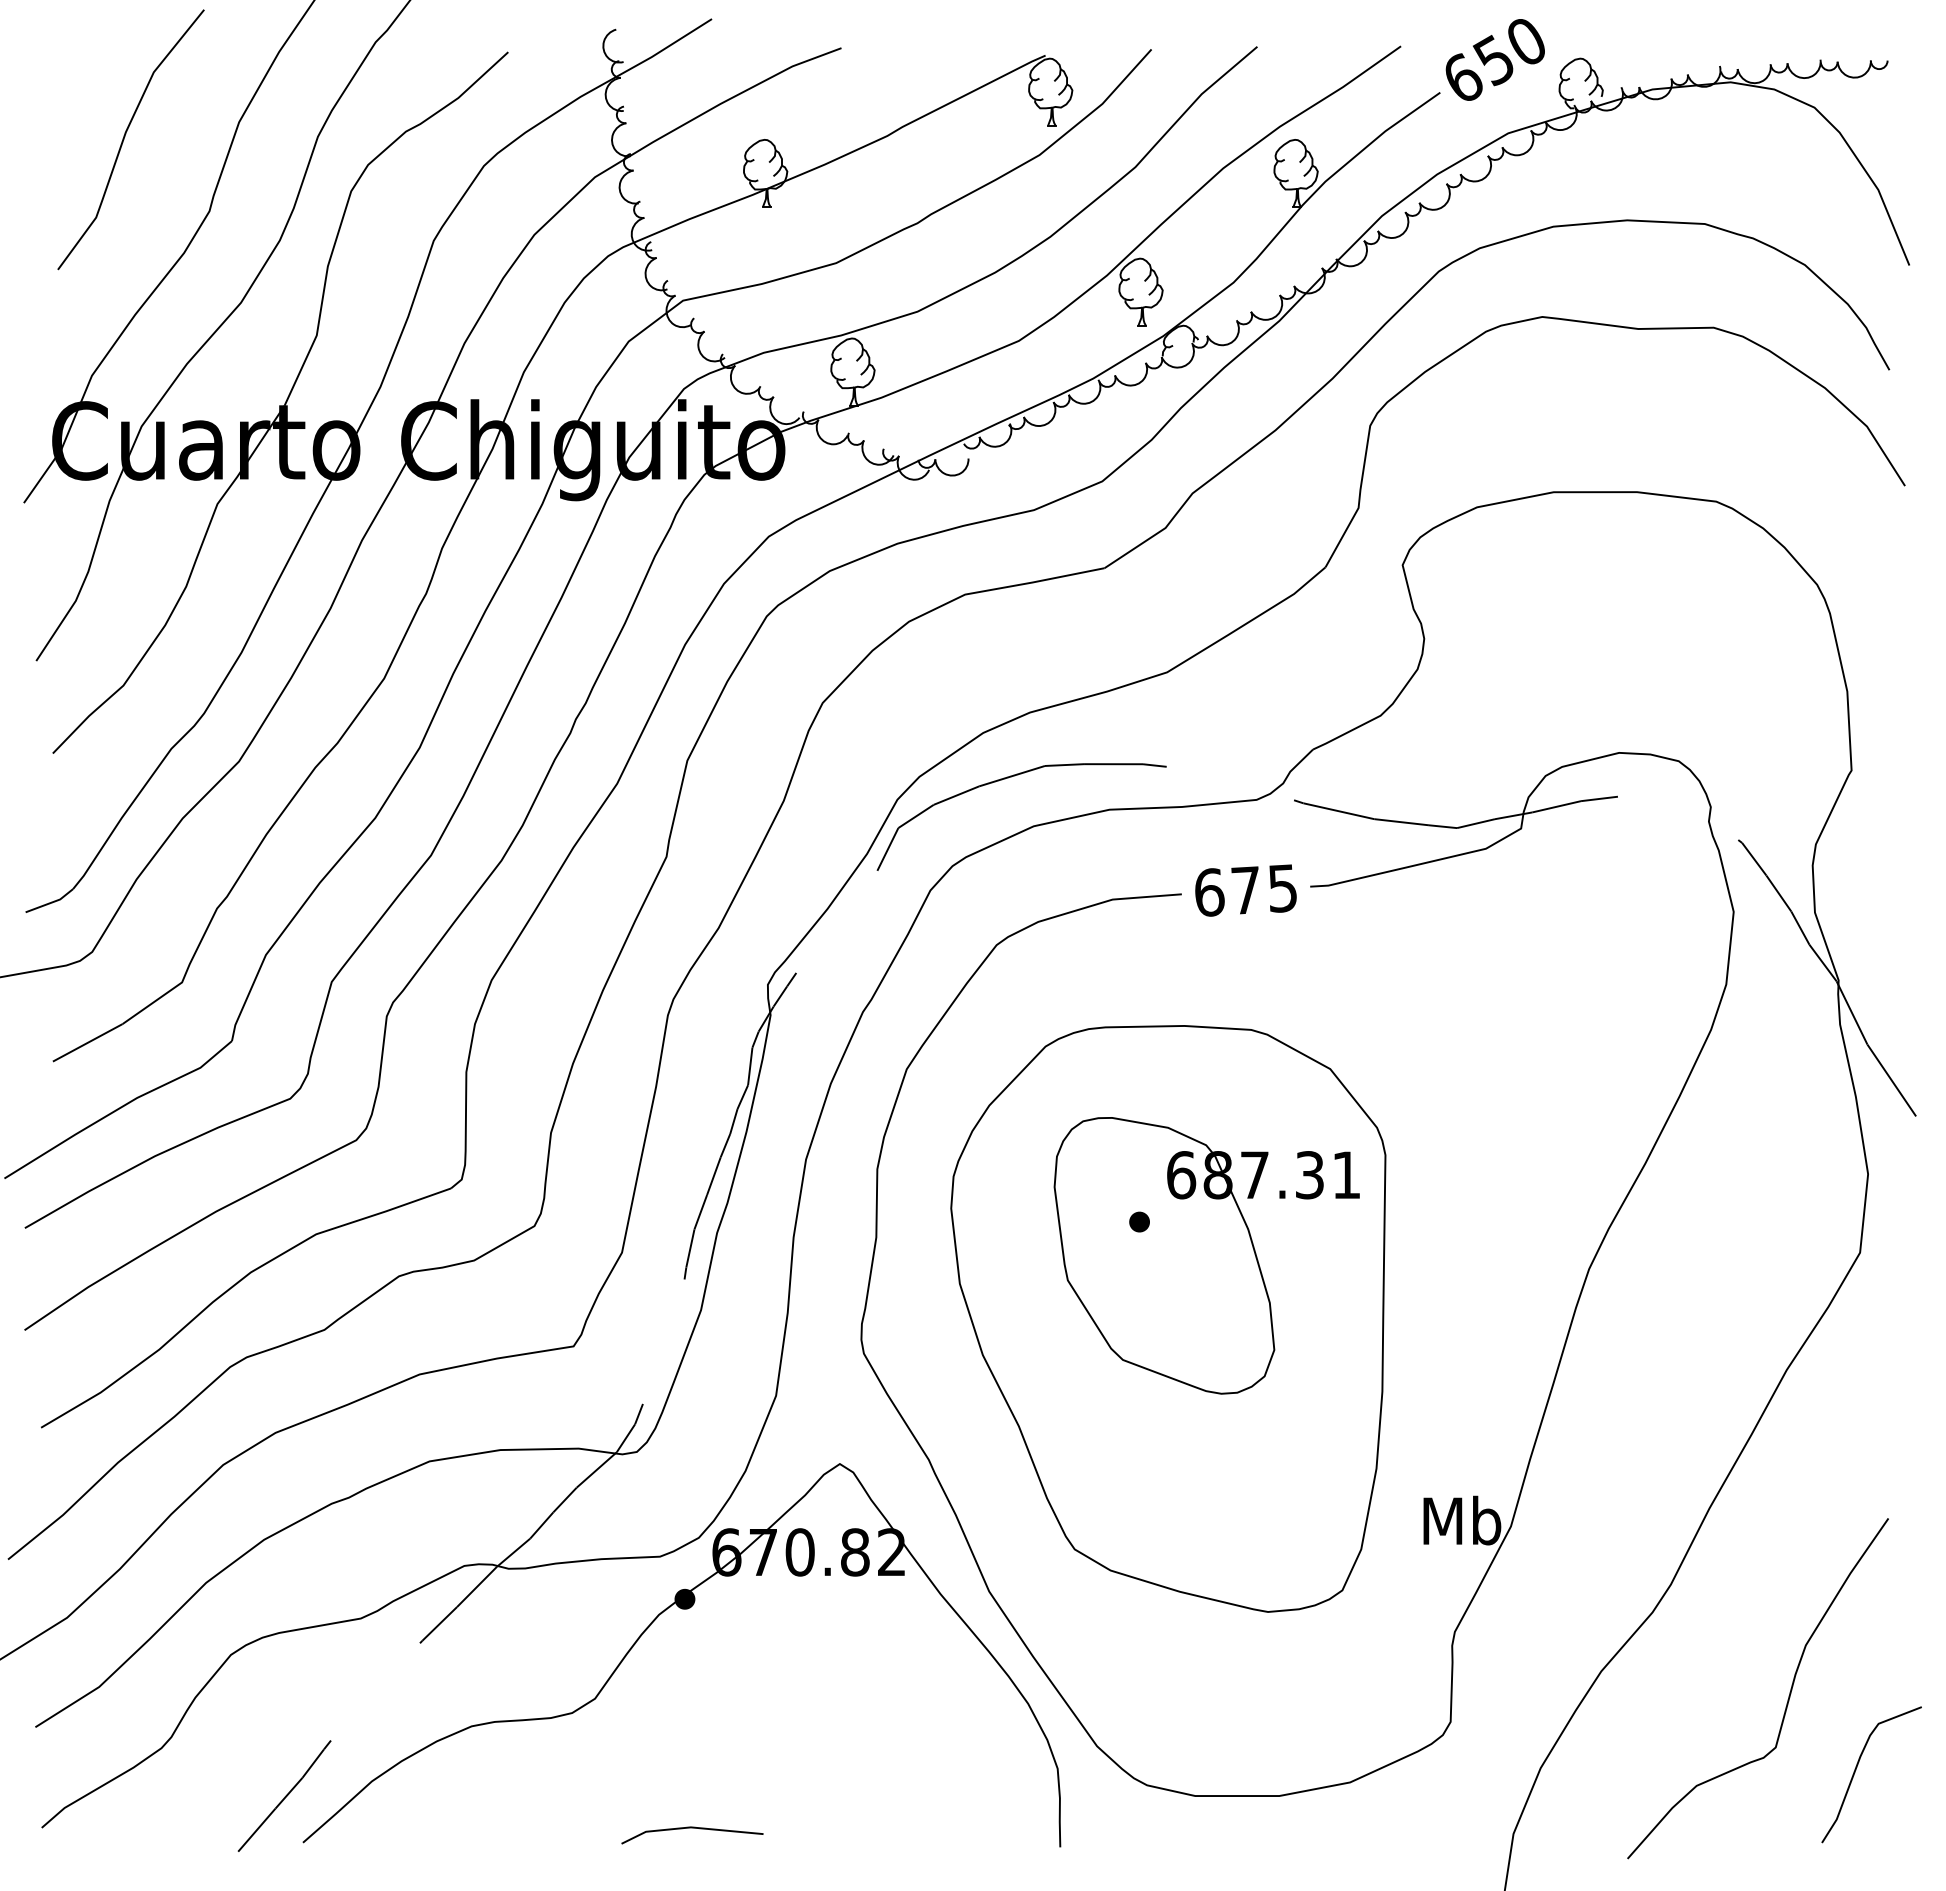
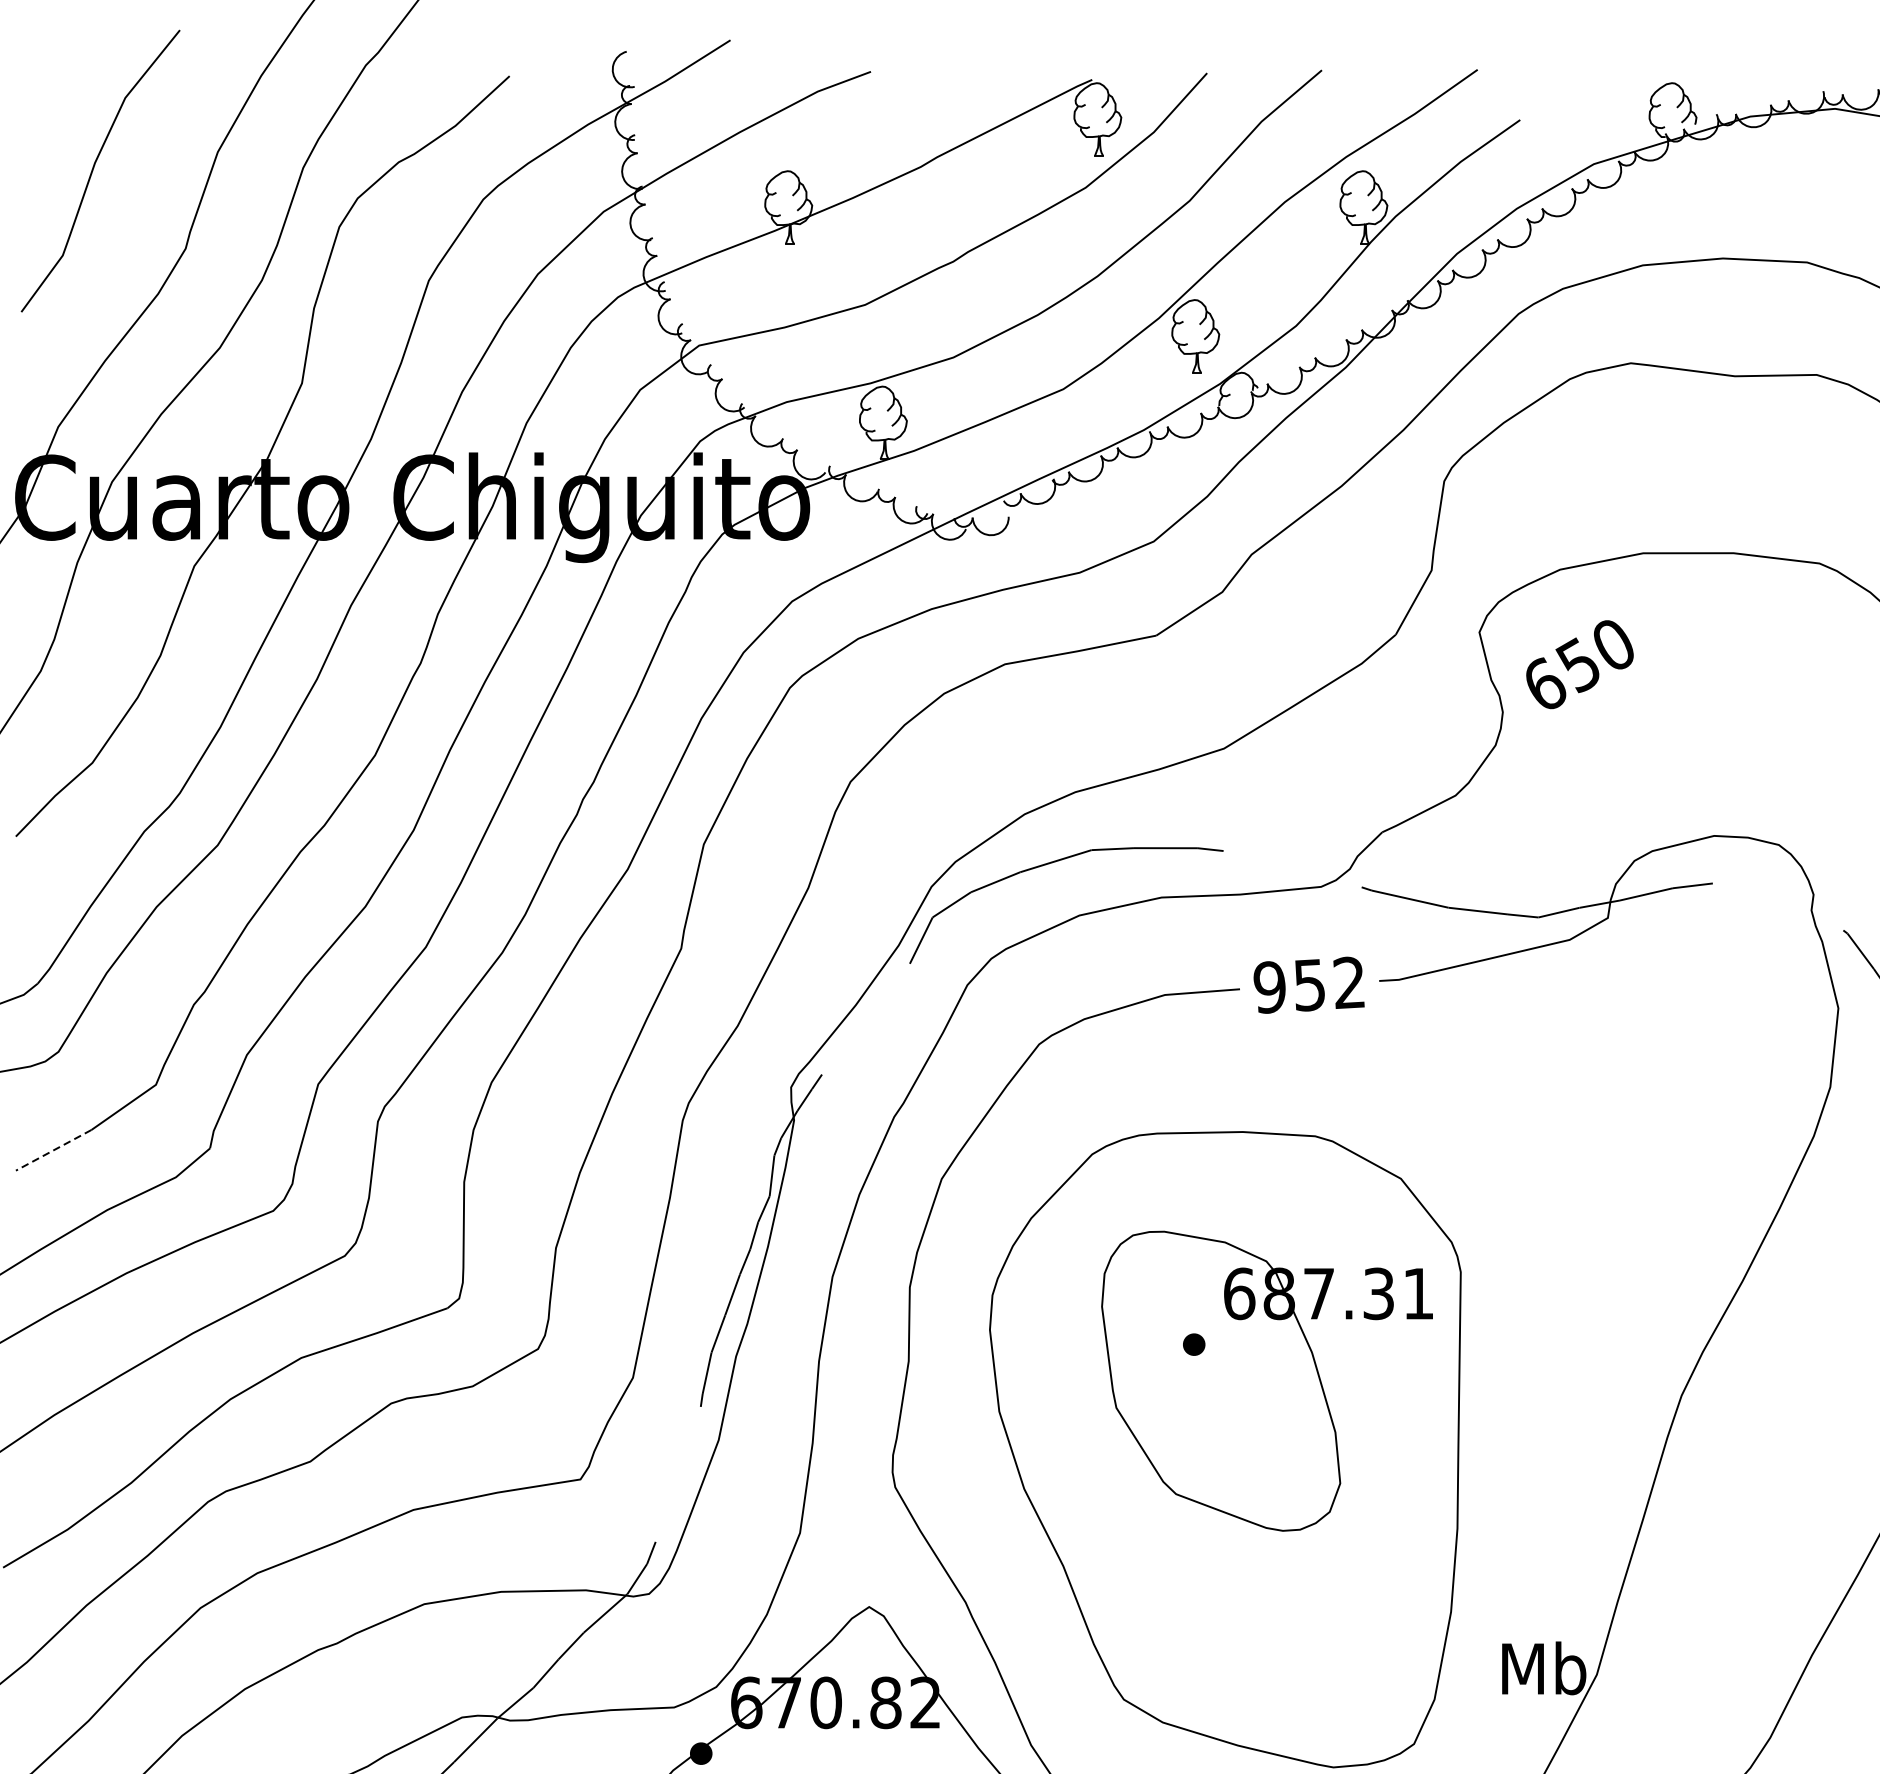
text: (1494, 59) -> (1579, 664), moved
text: (1245, 890) -> (1309, 985), 675 -> 952
line: (87, 1042) -> (53, 1149), solid -> dashed

